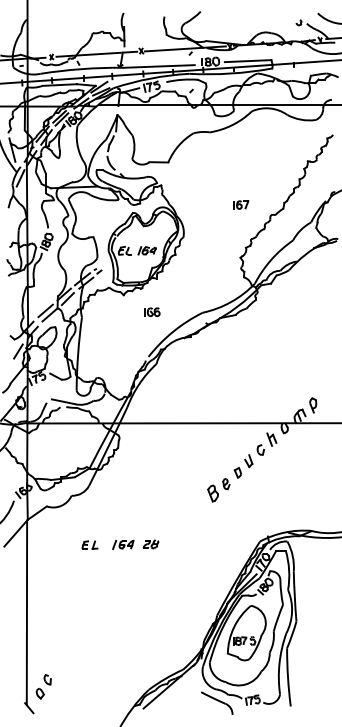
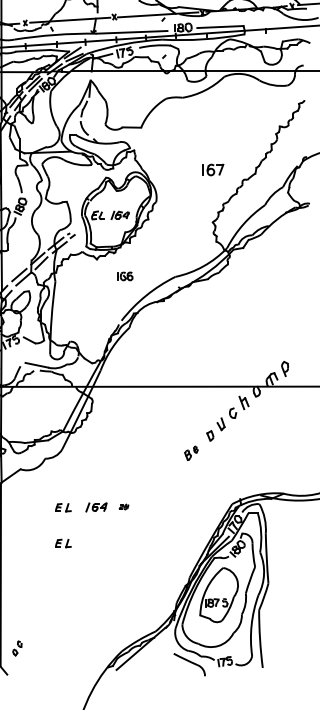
part: (241, 204) -> (213, 169), size x1.4
part: (218, 490) -> (191, 453), size x0.6
part: (150, 544) -> (123, 507), size x0.6
part: (89, 580) -> (62, 542), added
part: (43, 686) -> (17, 648), size x0.6

